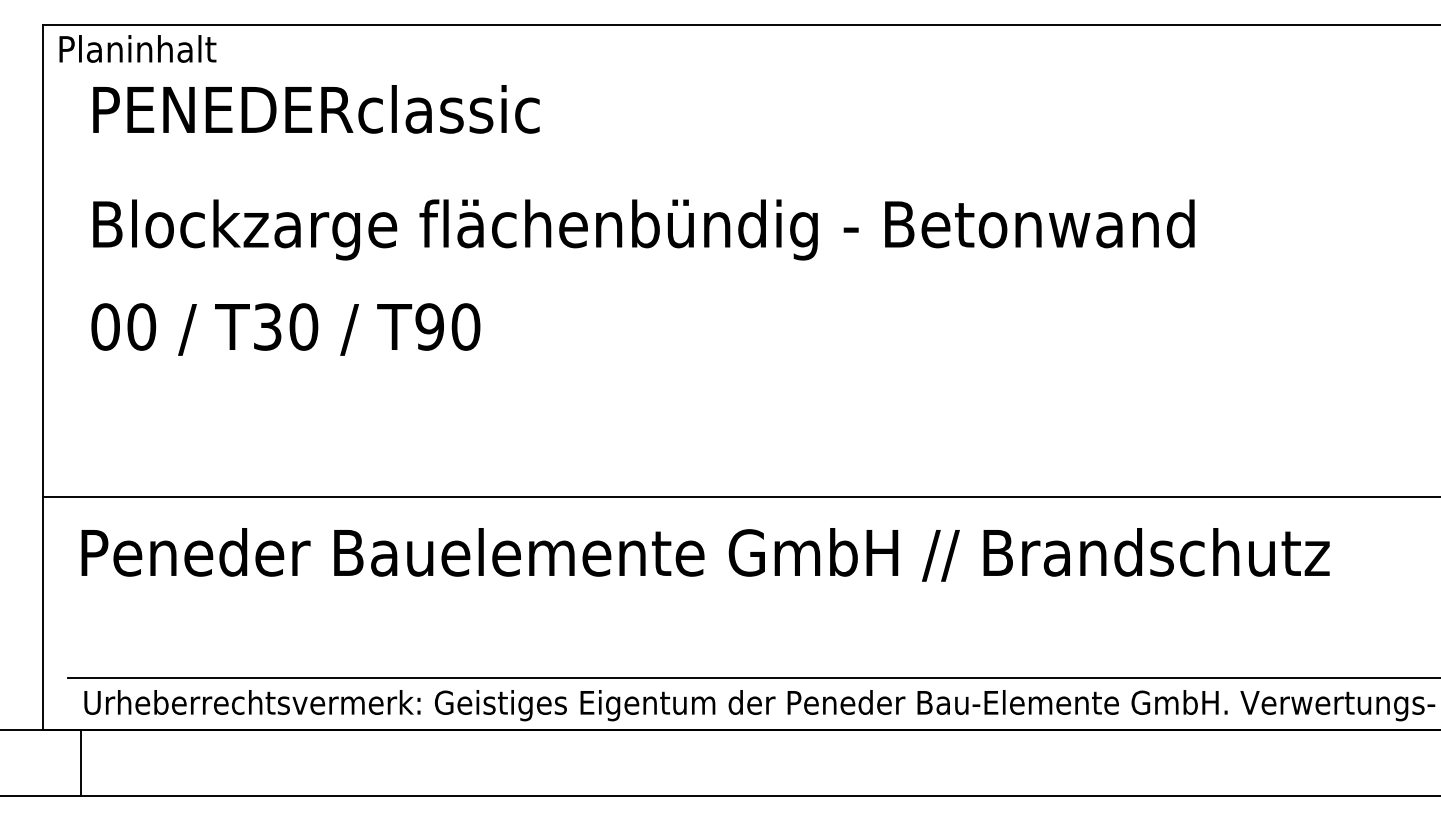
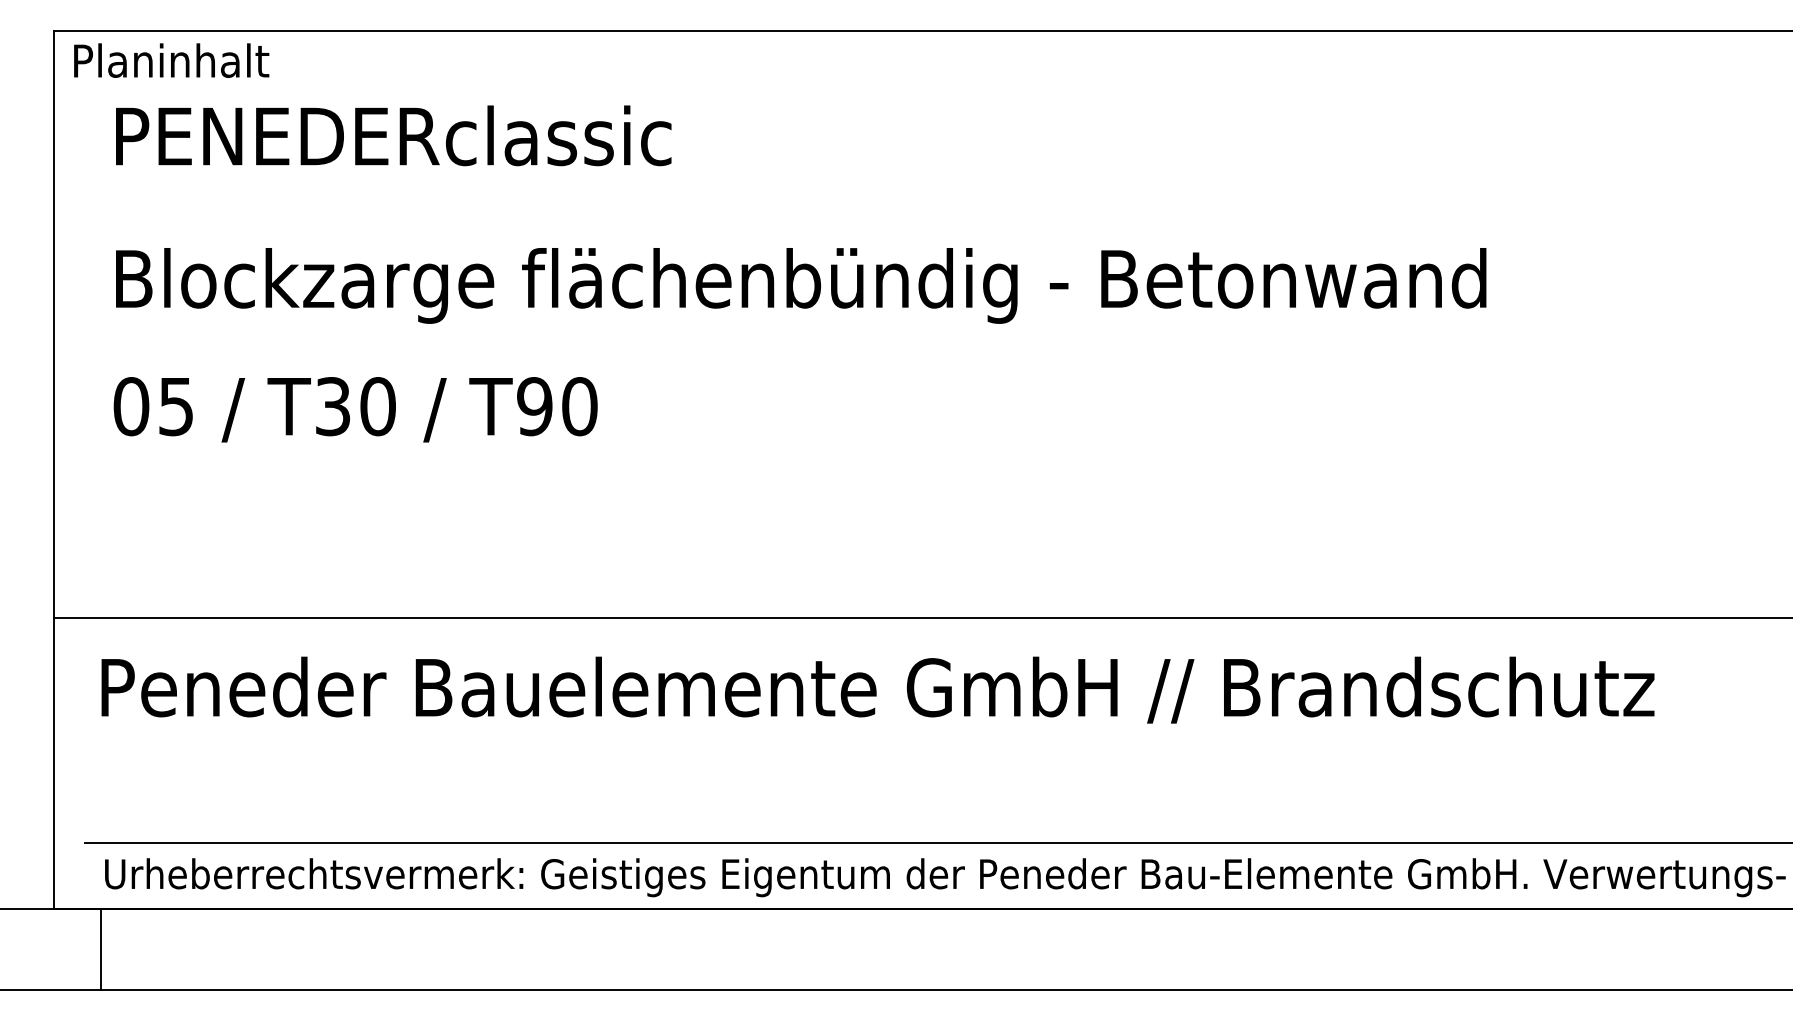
text: (141, 326) -> (176, 406), 00 -> 05

